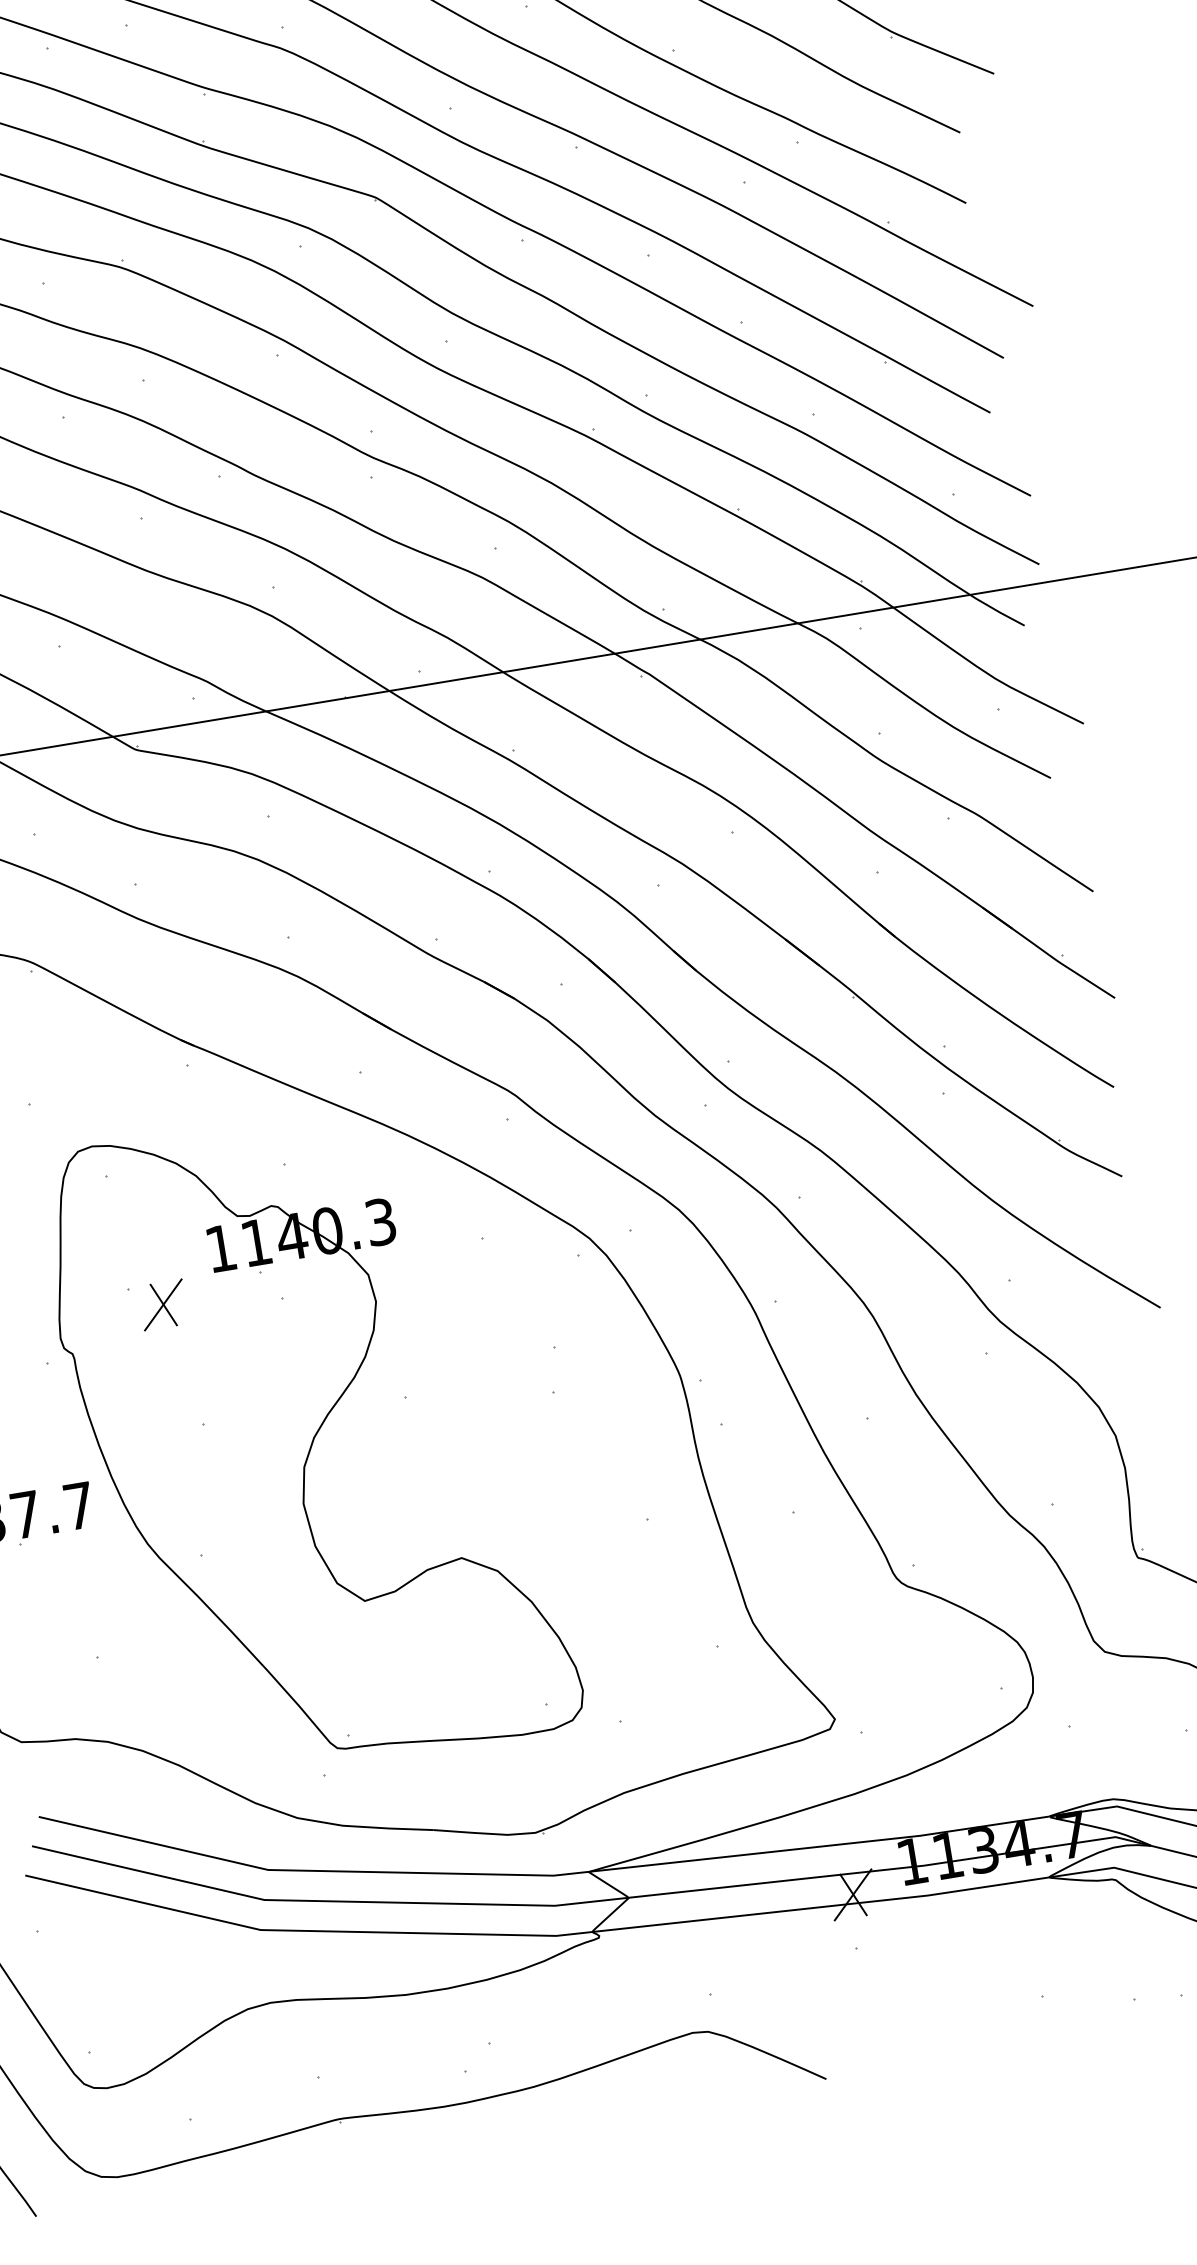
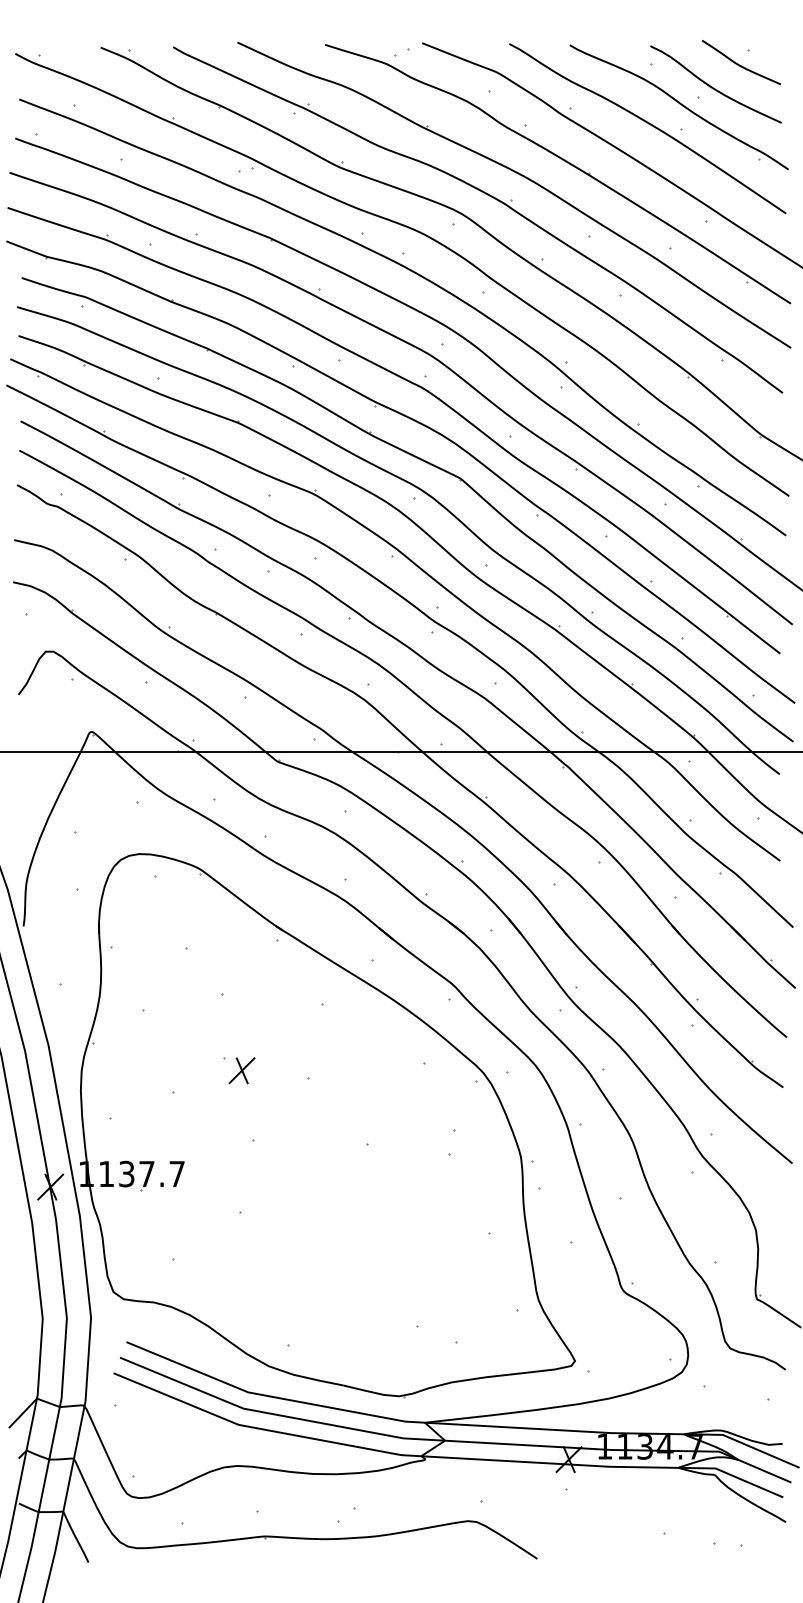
part: (309, 1439) -> (310, 1158), removed

